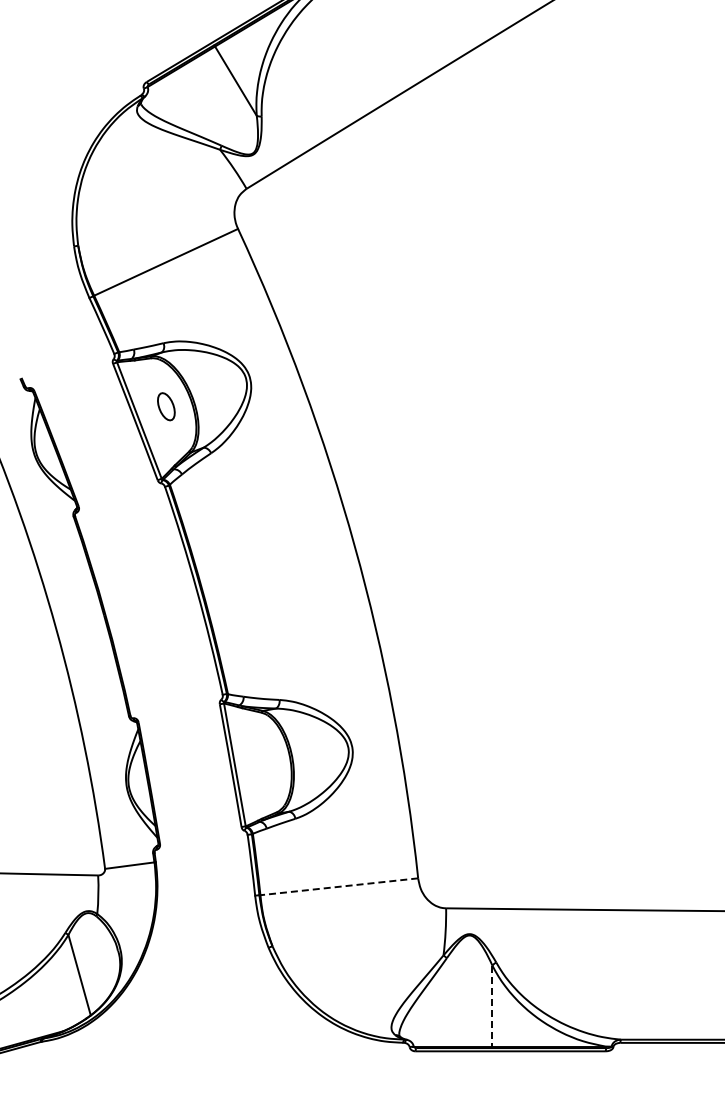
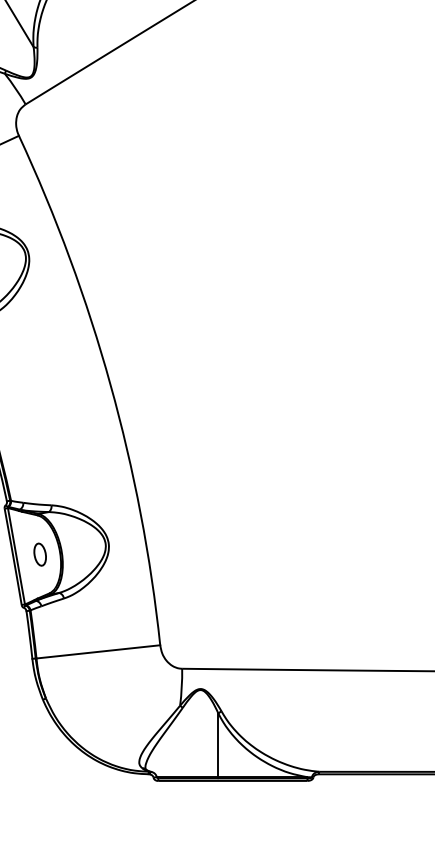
part: (264, 762) -> (39, 554), added
line: (338, 886) -> (97, 651), dashed -> solid
line: (492, 1006) -> (218, 745), dashed -> solid

